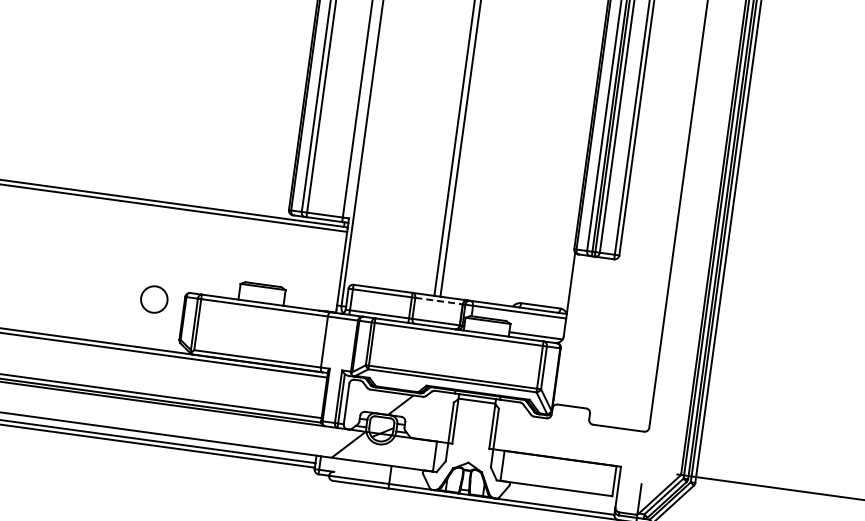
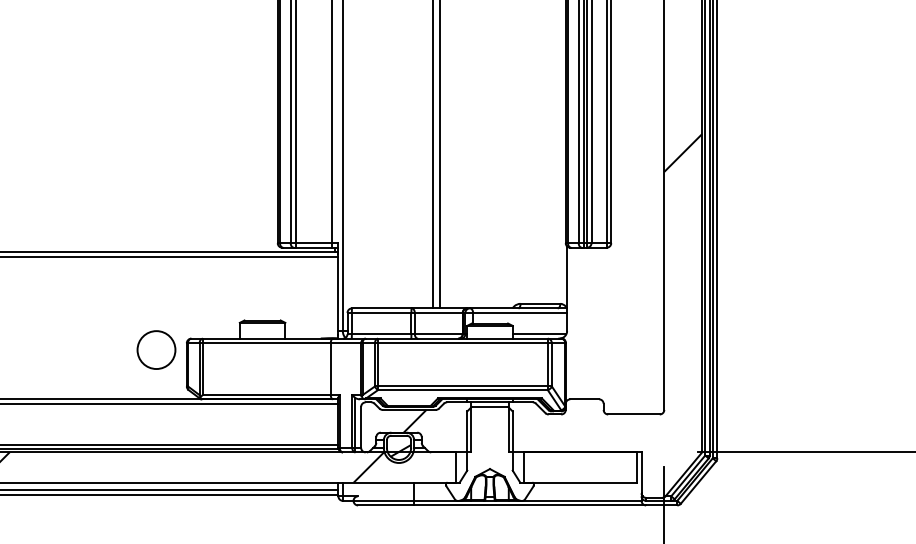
hatch: (703, 175) -> (683, 152), added
circle: (154, 299) -> (156, 349), size x1.43
line: (438, 300) -> (438, 312), dashed -> solid

